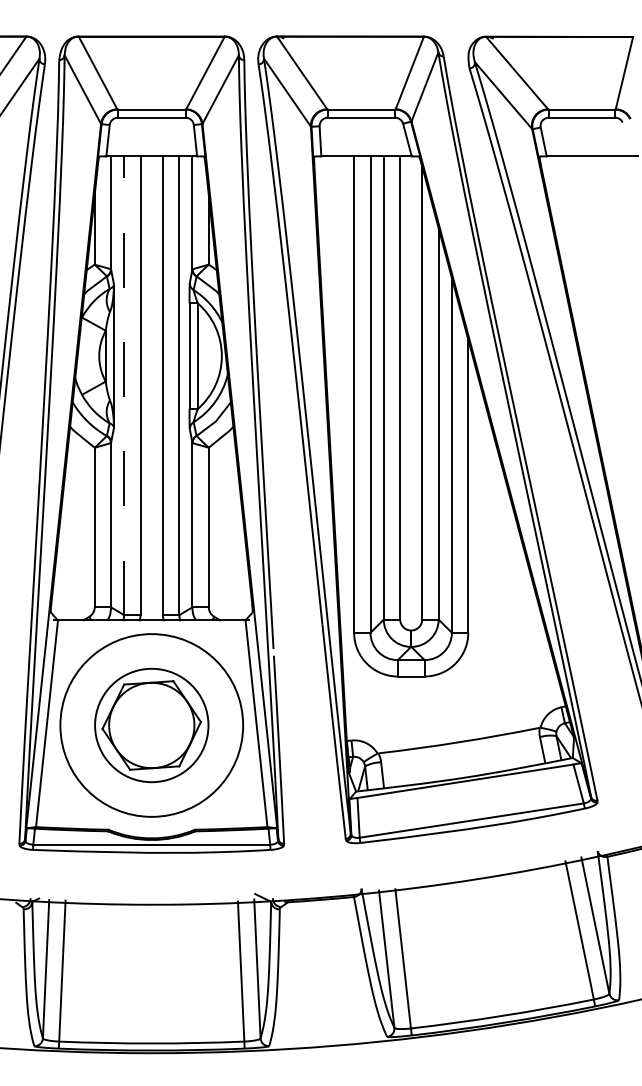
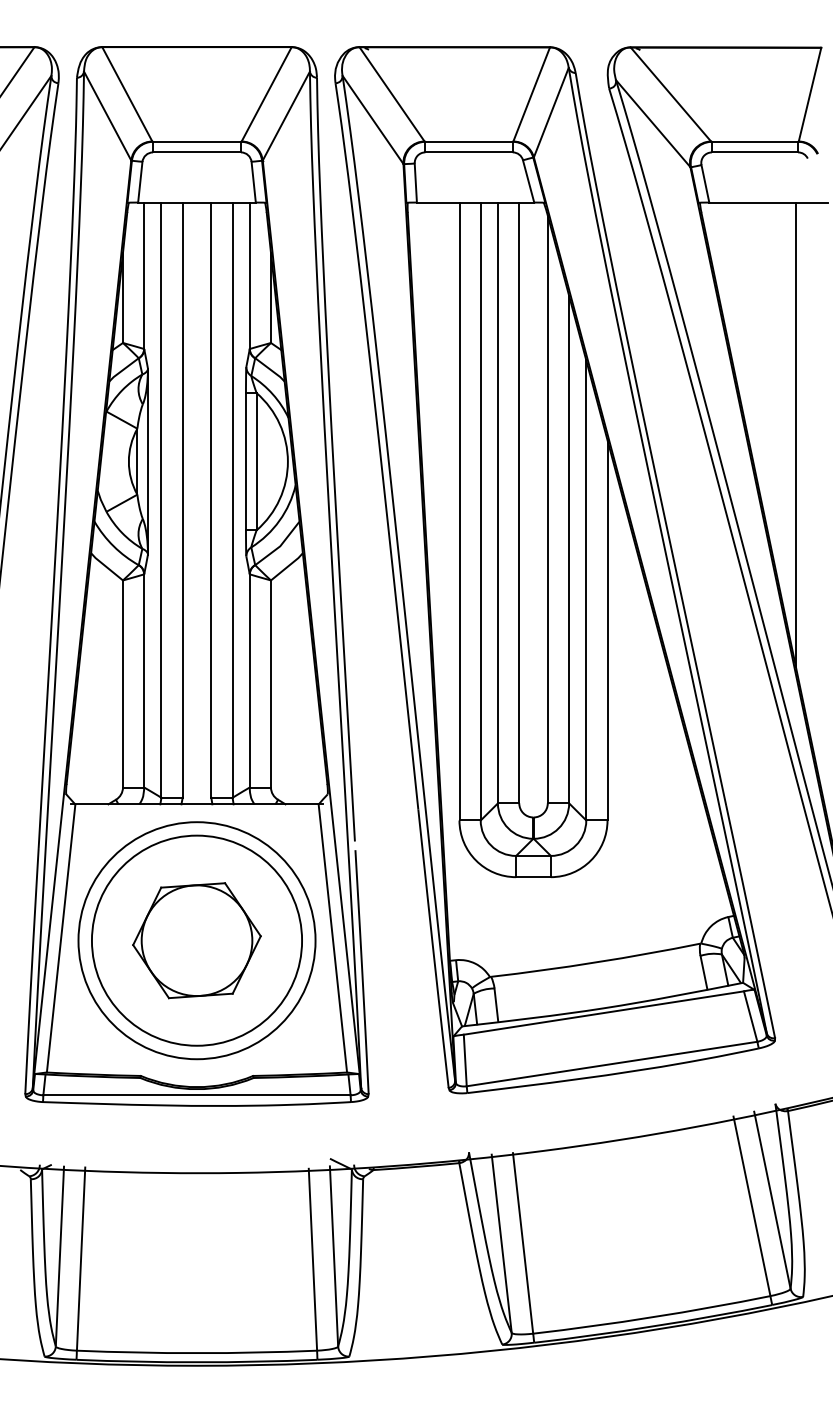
line: (613, 335) -> (796, 434), added
line: (124, 386) -> (161, 500), dashed -> solid
circle: (151, 725) -> (196, 940), size x1.43

